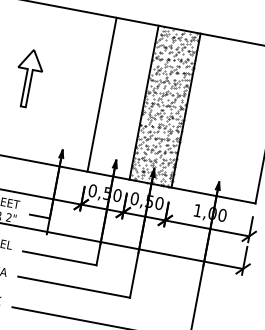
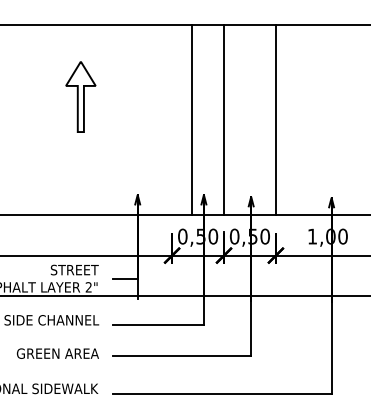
part: (28, 77) -> (80, 96), moved
line: (102, 94) -> (192, 119), moved
hatch: (164, 106) -> (249, 119), removed

